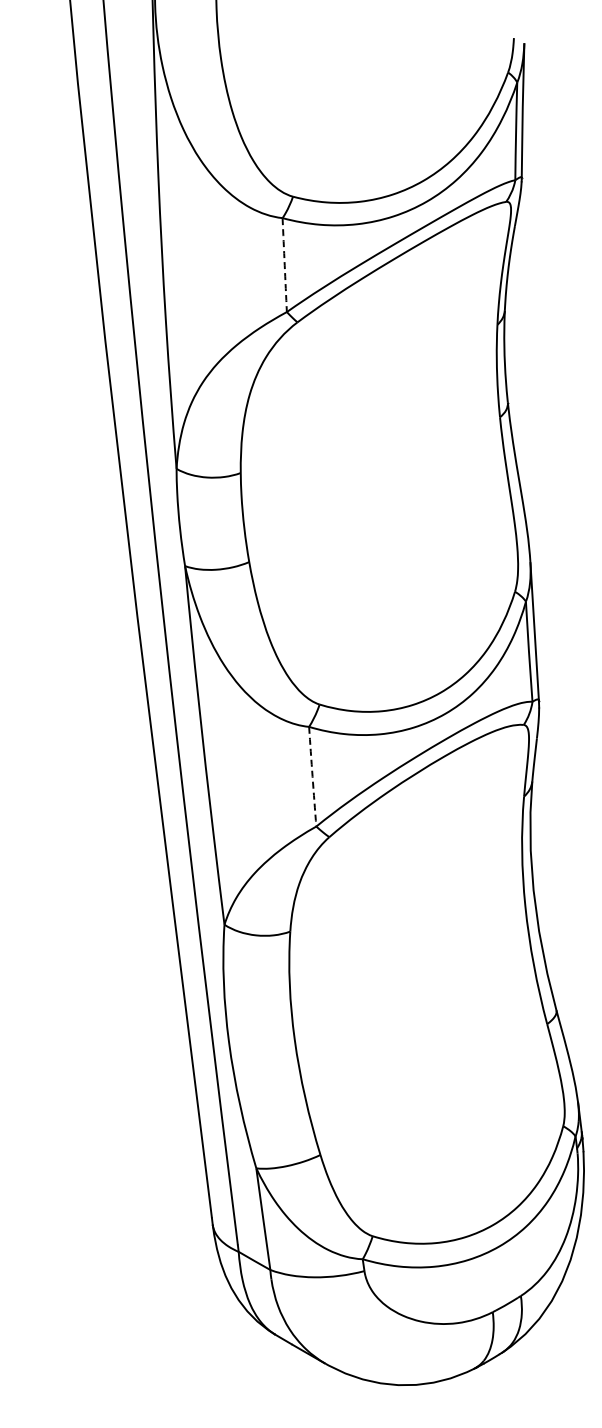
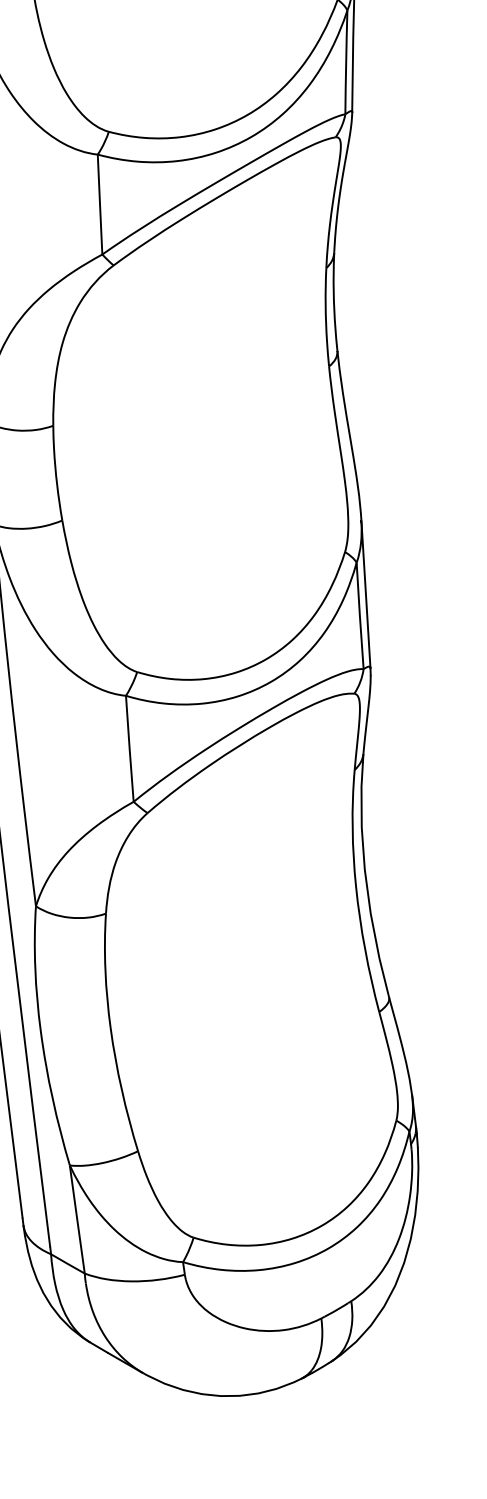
arc: (284, 265) -> (99, 204), dashed -> solid
arc: (312, 776) -> (129, 748), dashed -> solid

